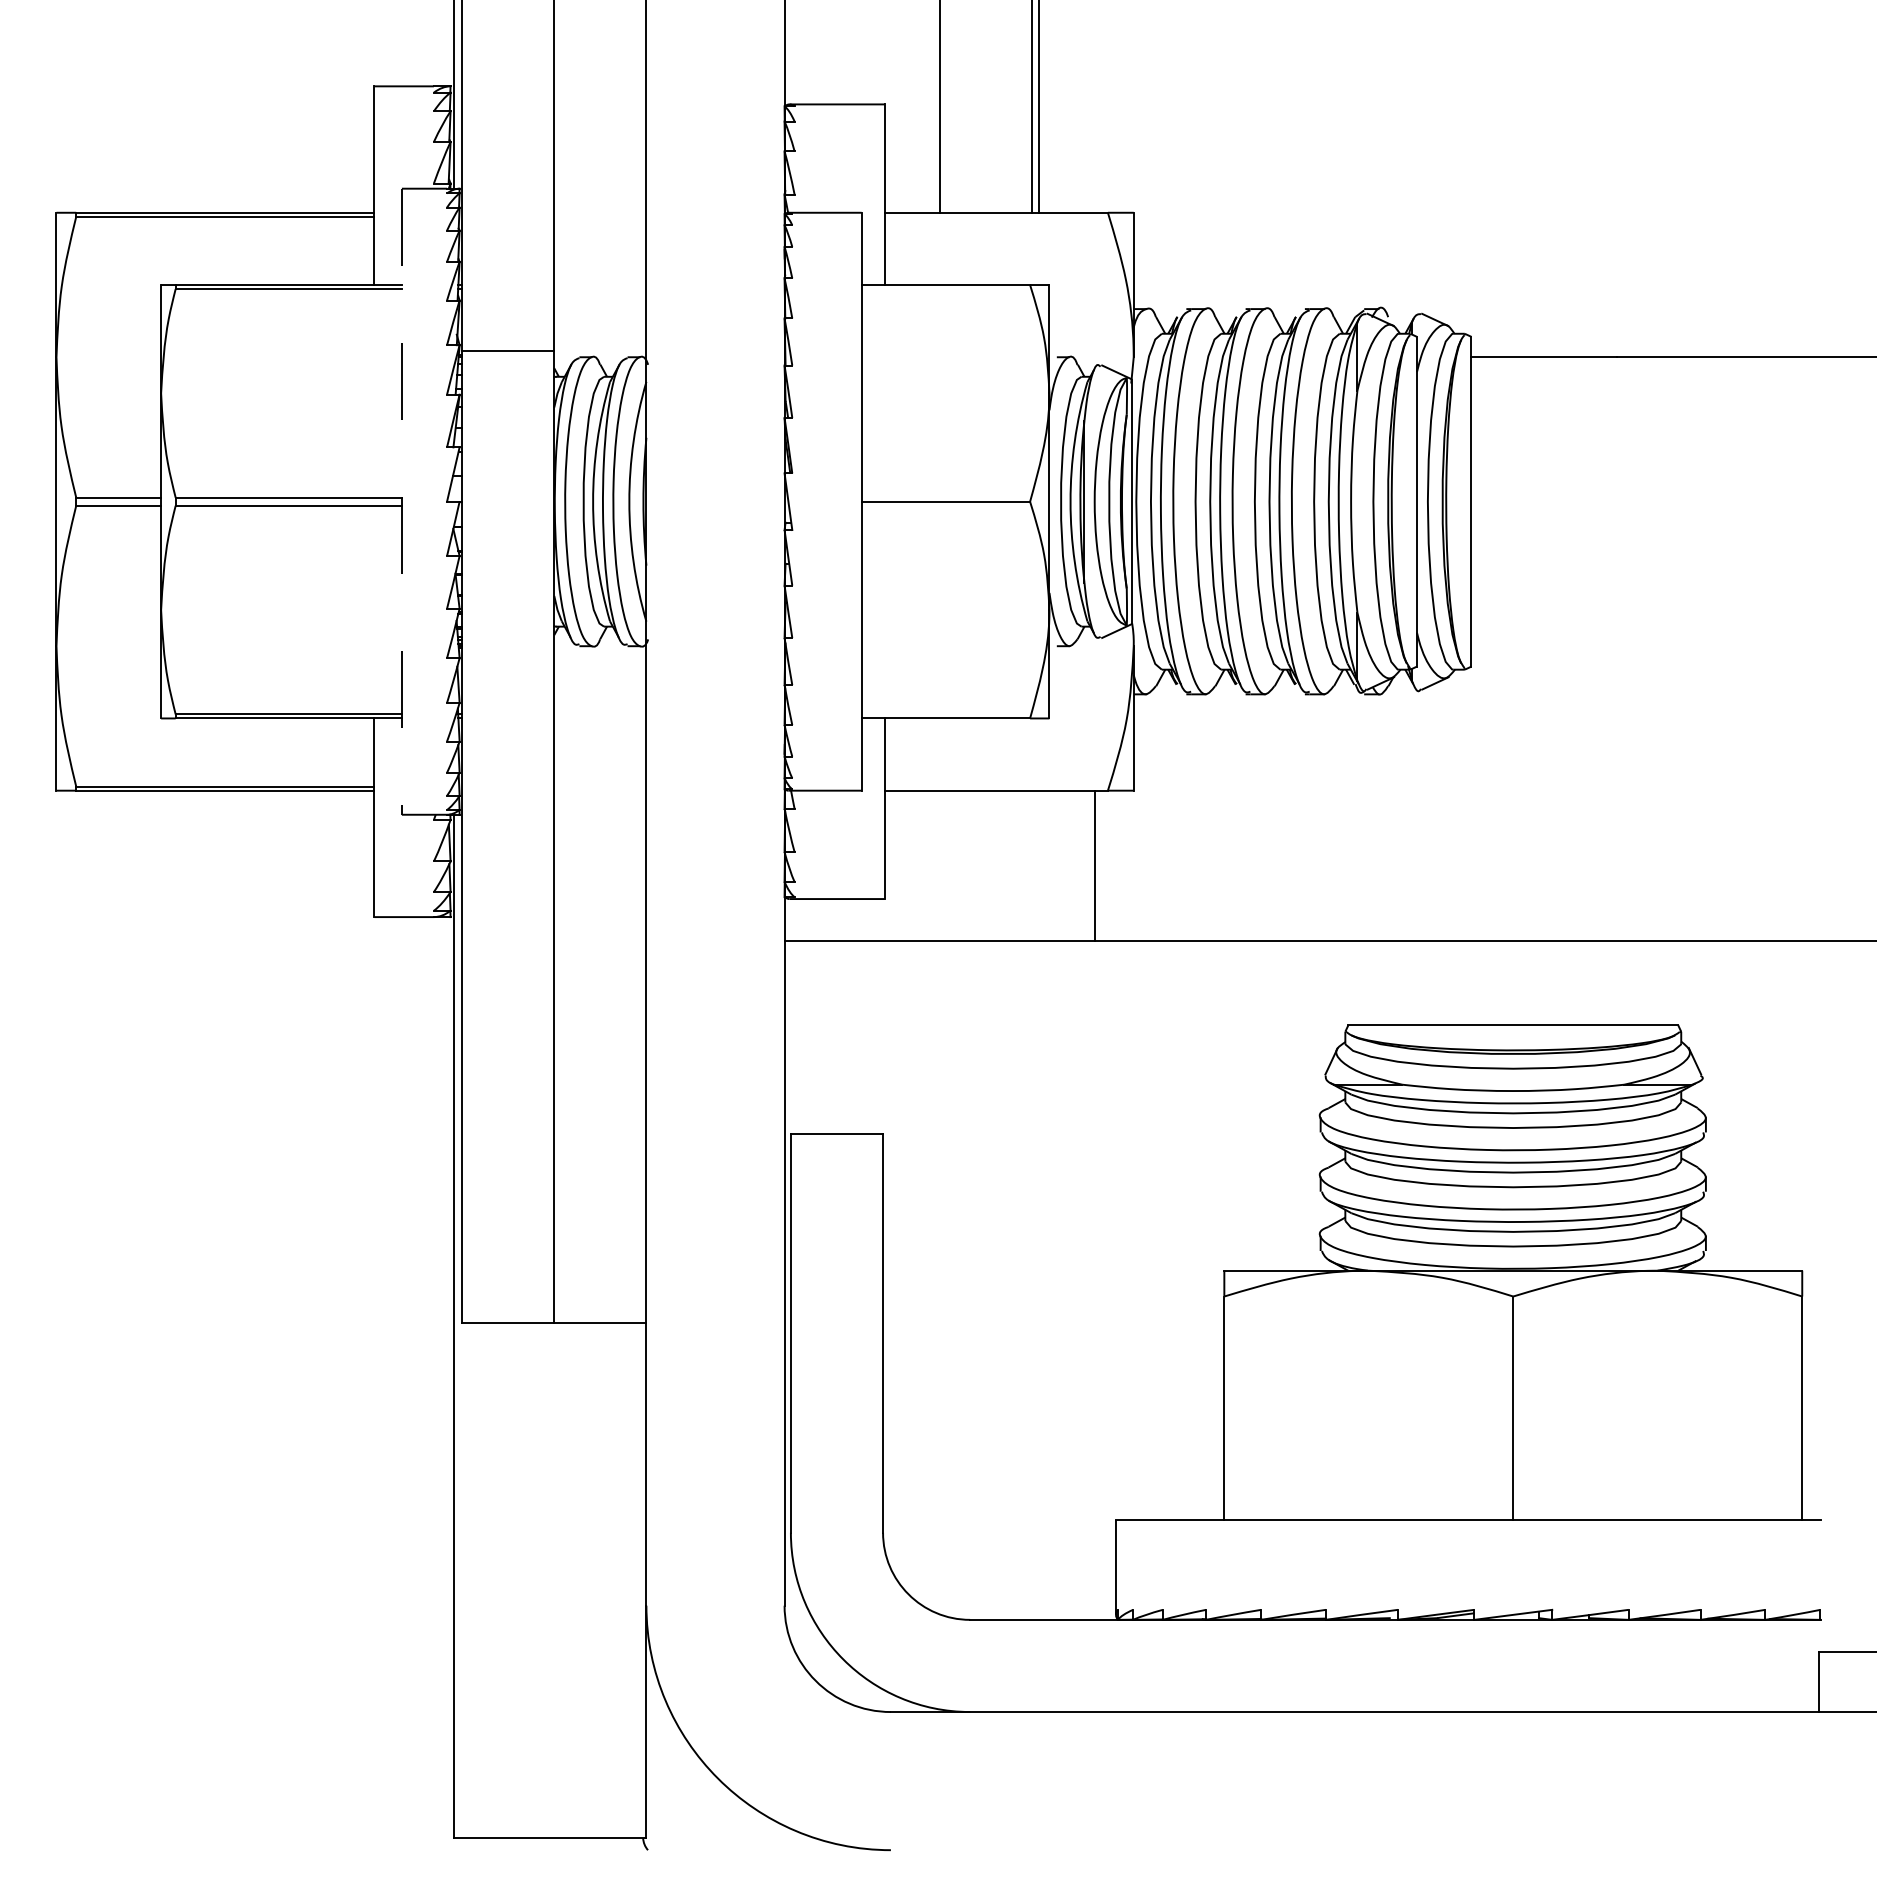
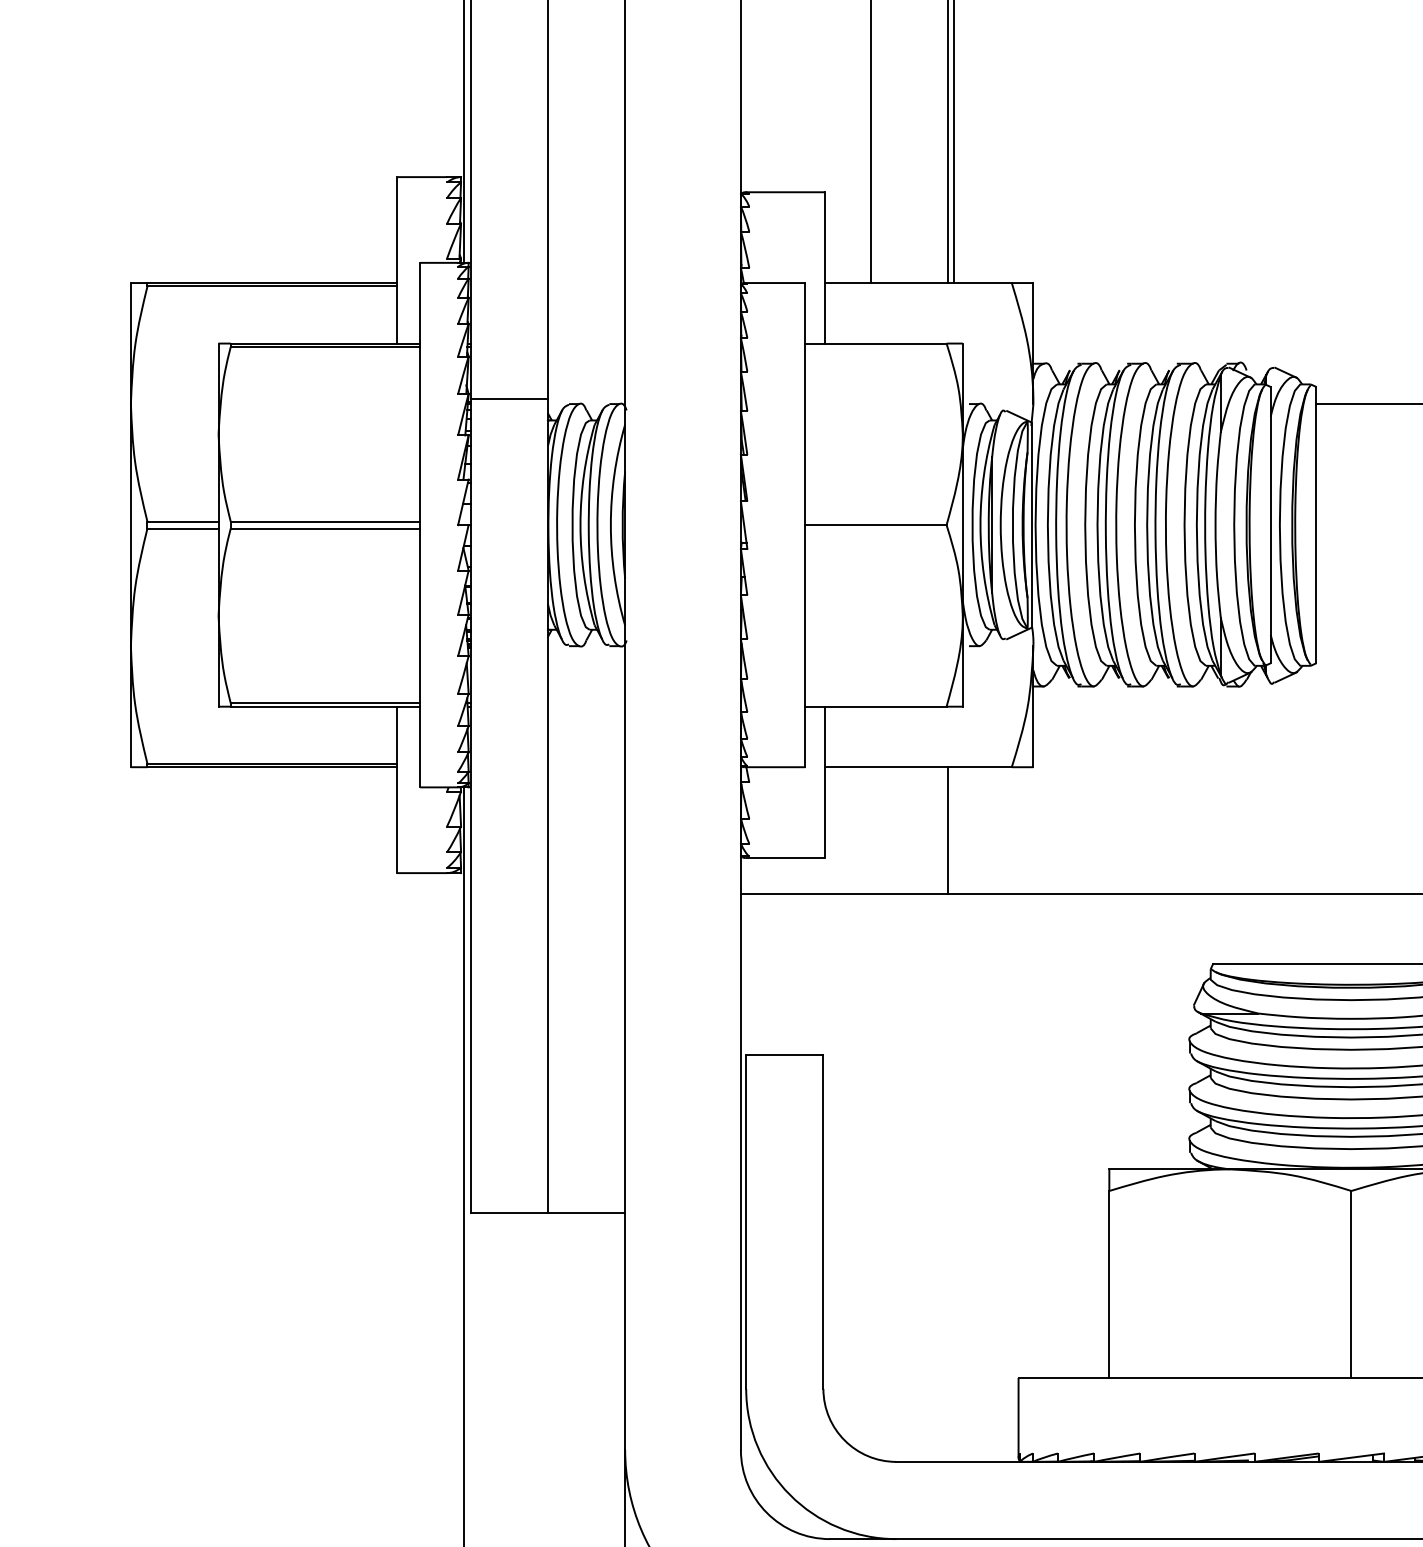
line: (401, 502) -> (419, 525), dashed -> solid
line: (1094, 865) -> (947, 829), moved

